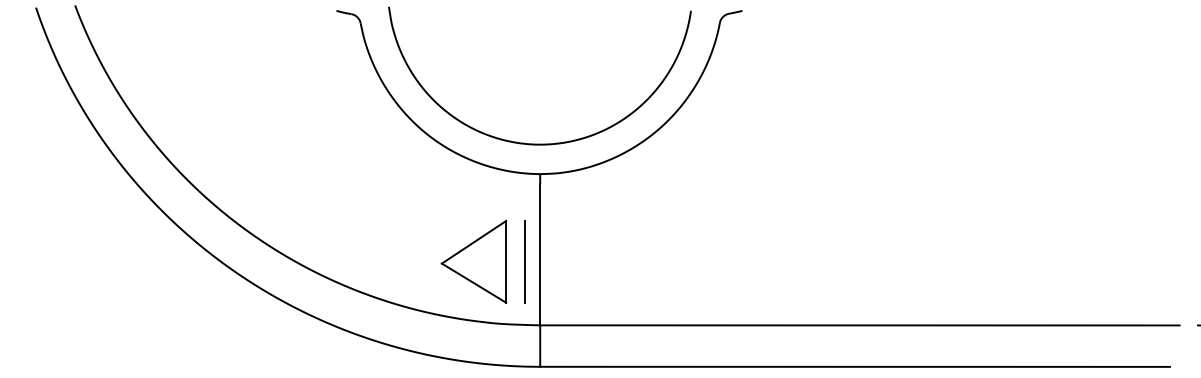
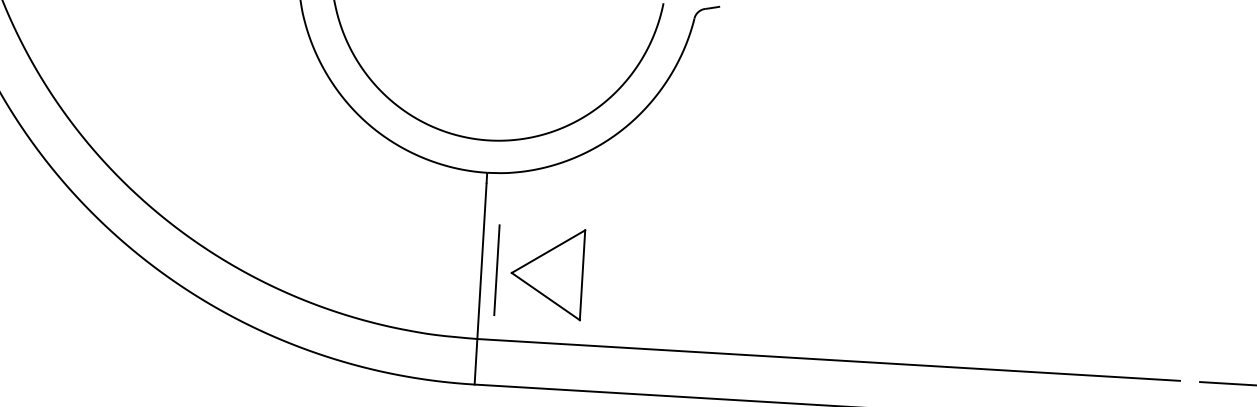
part: (473, 261) -> (546, 272), moved
line: (524, 261) -> (496, 269), moved

